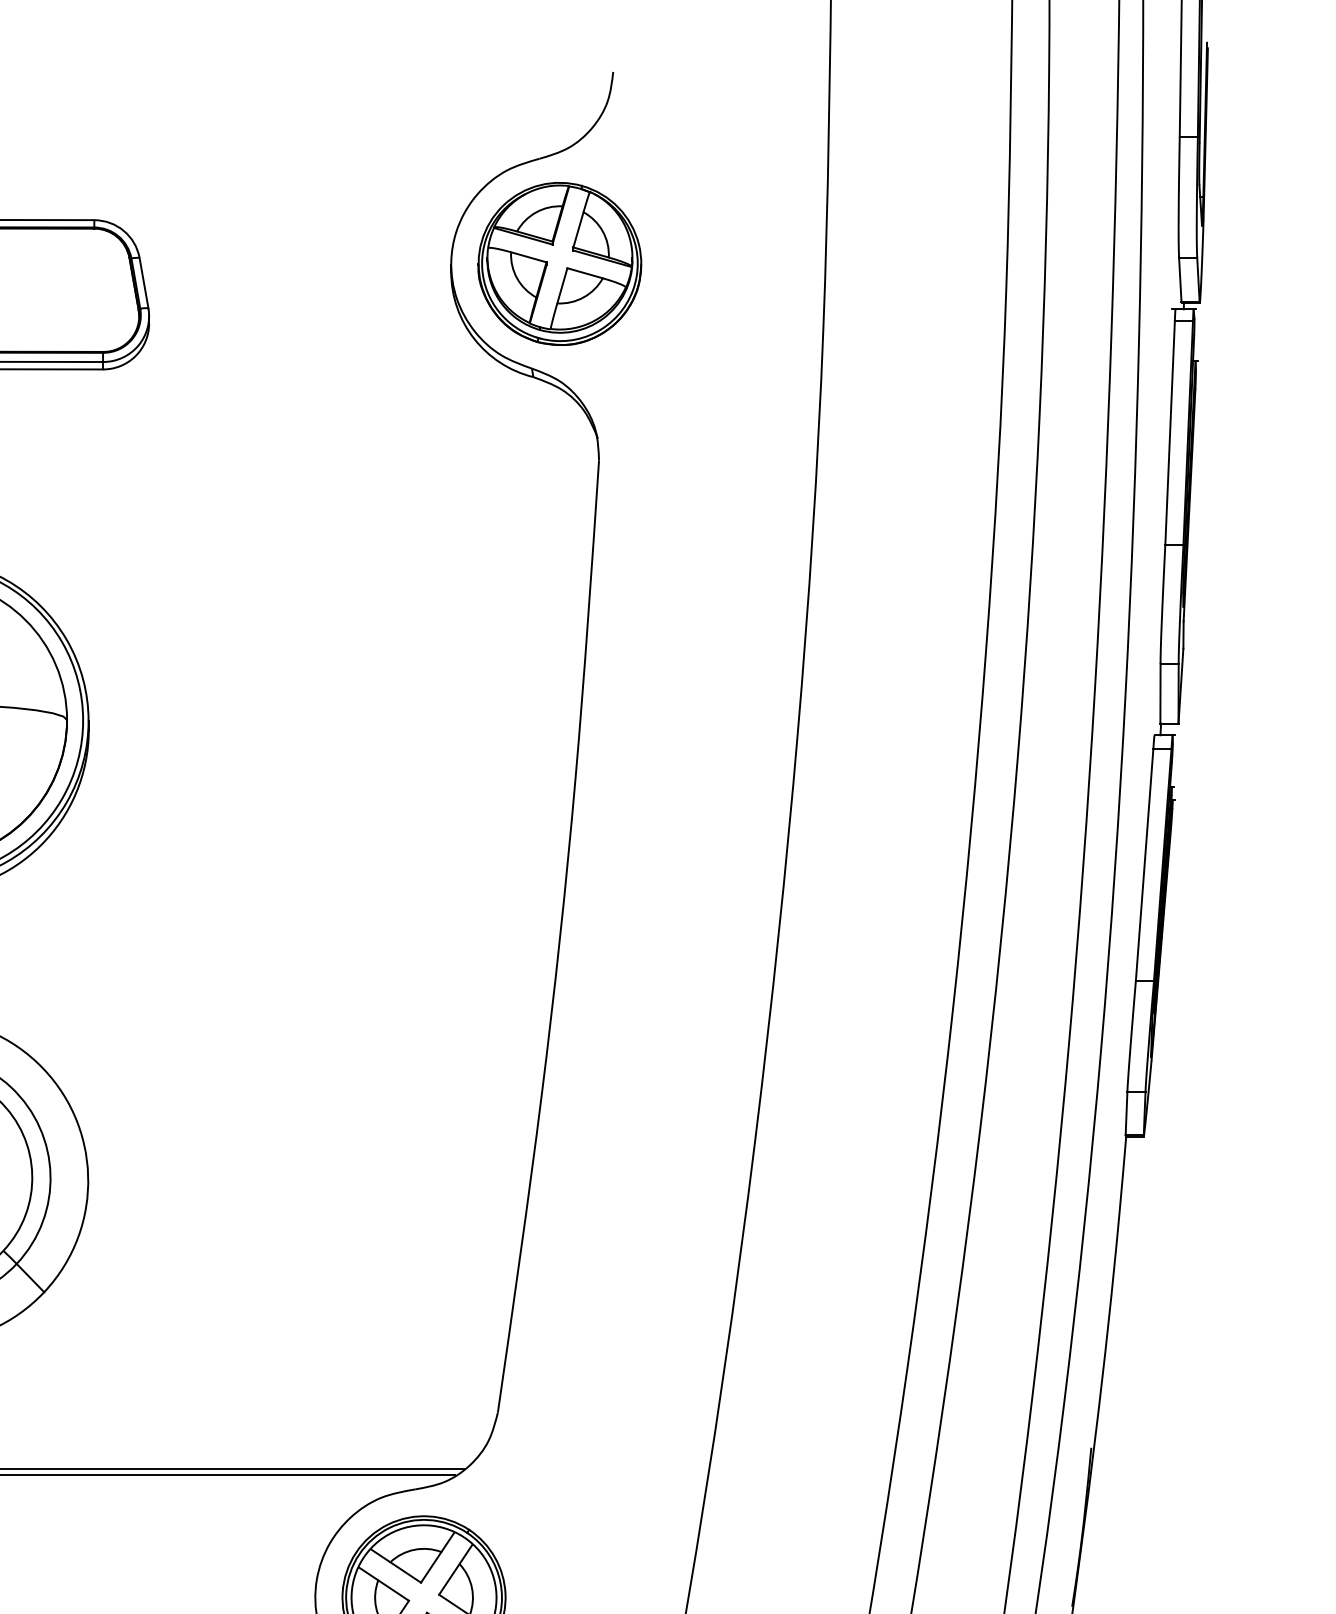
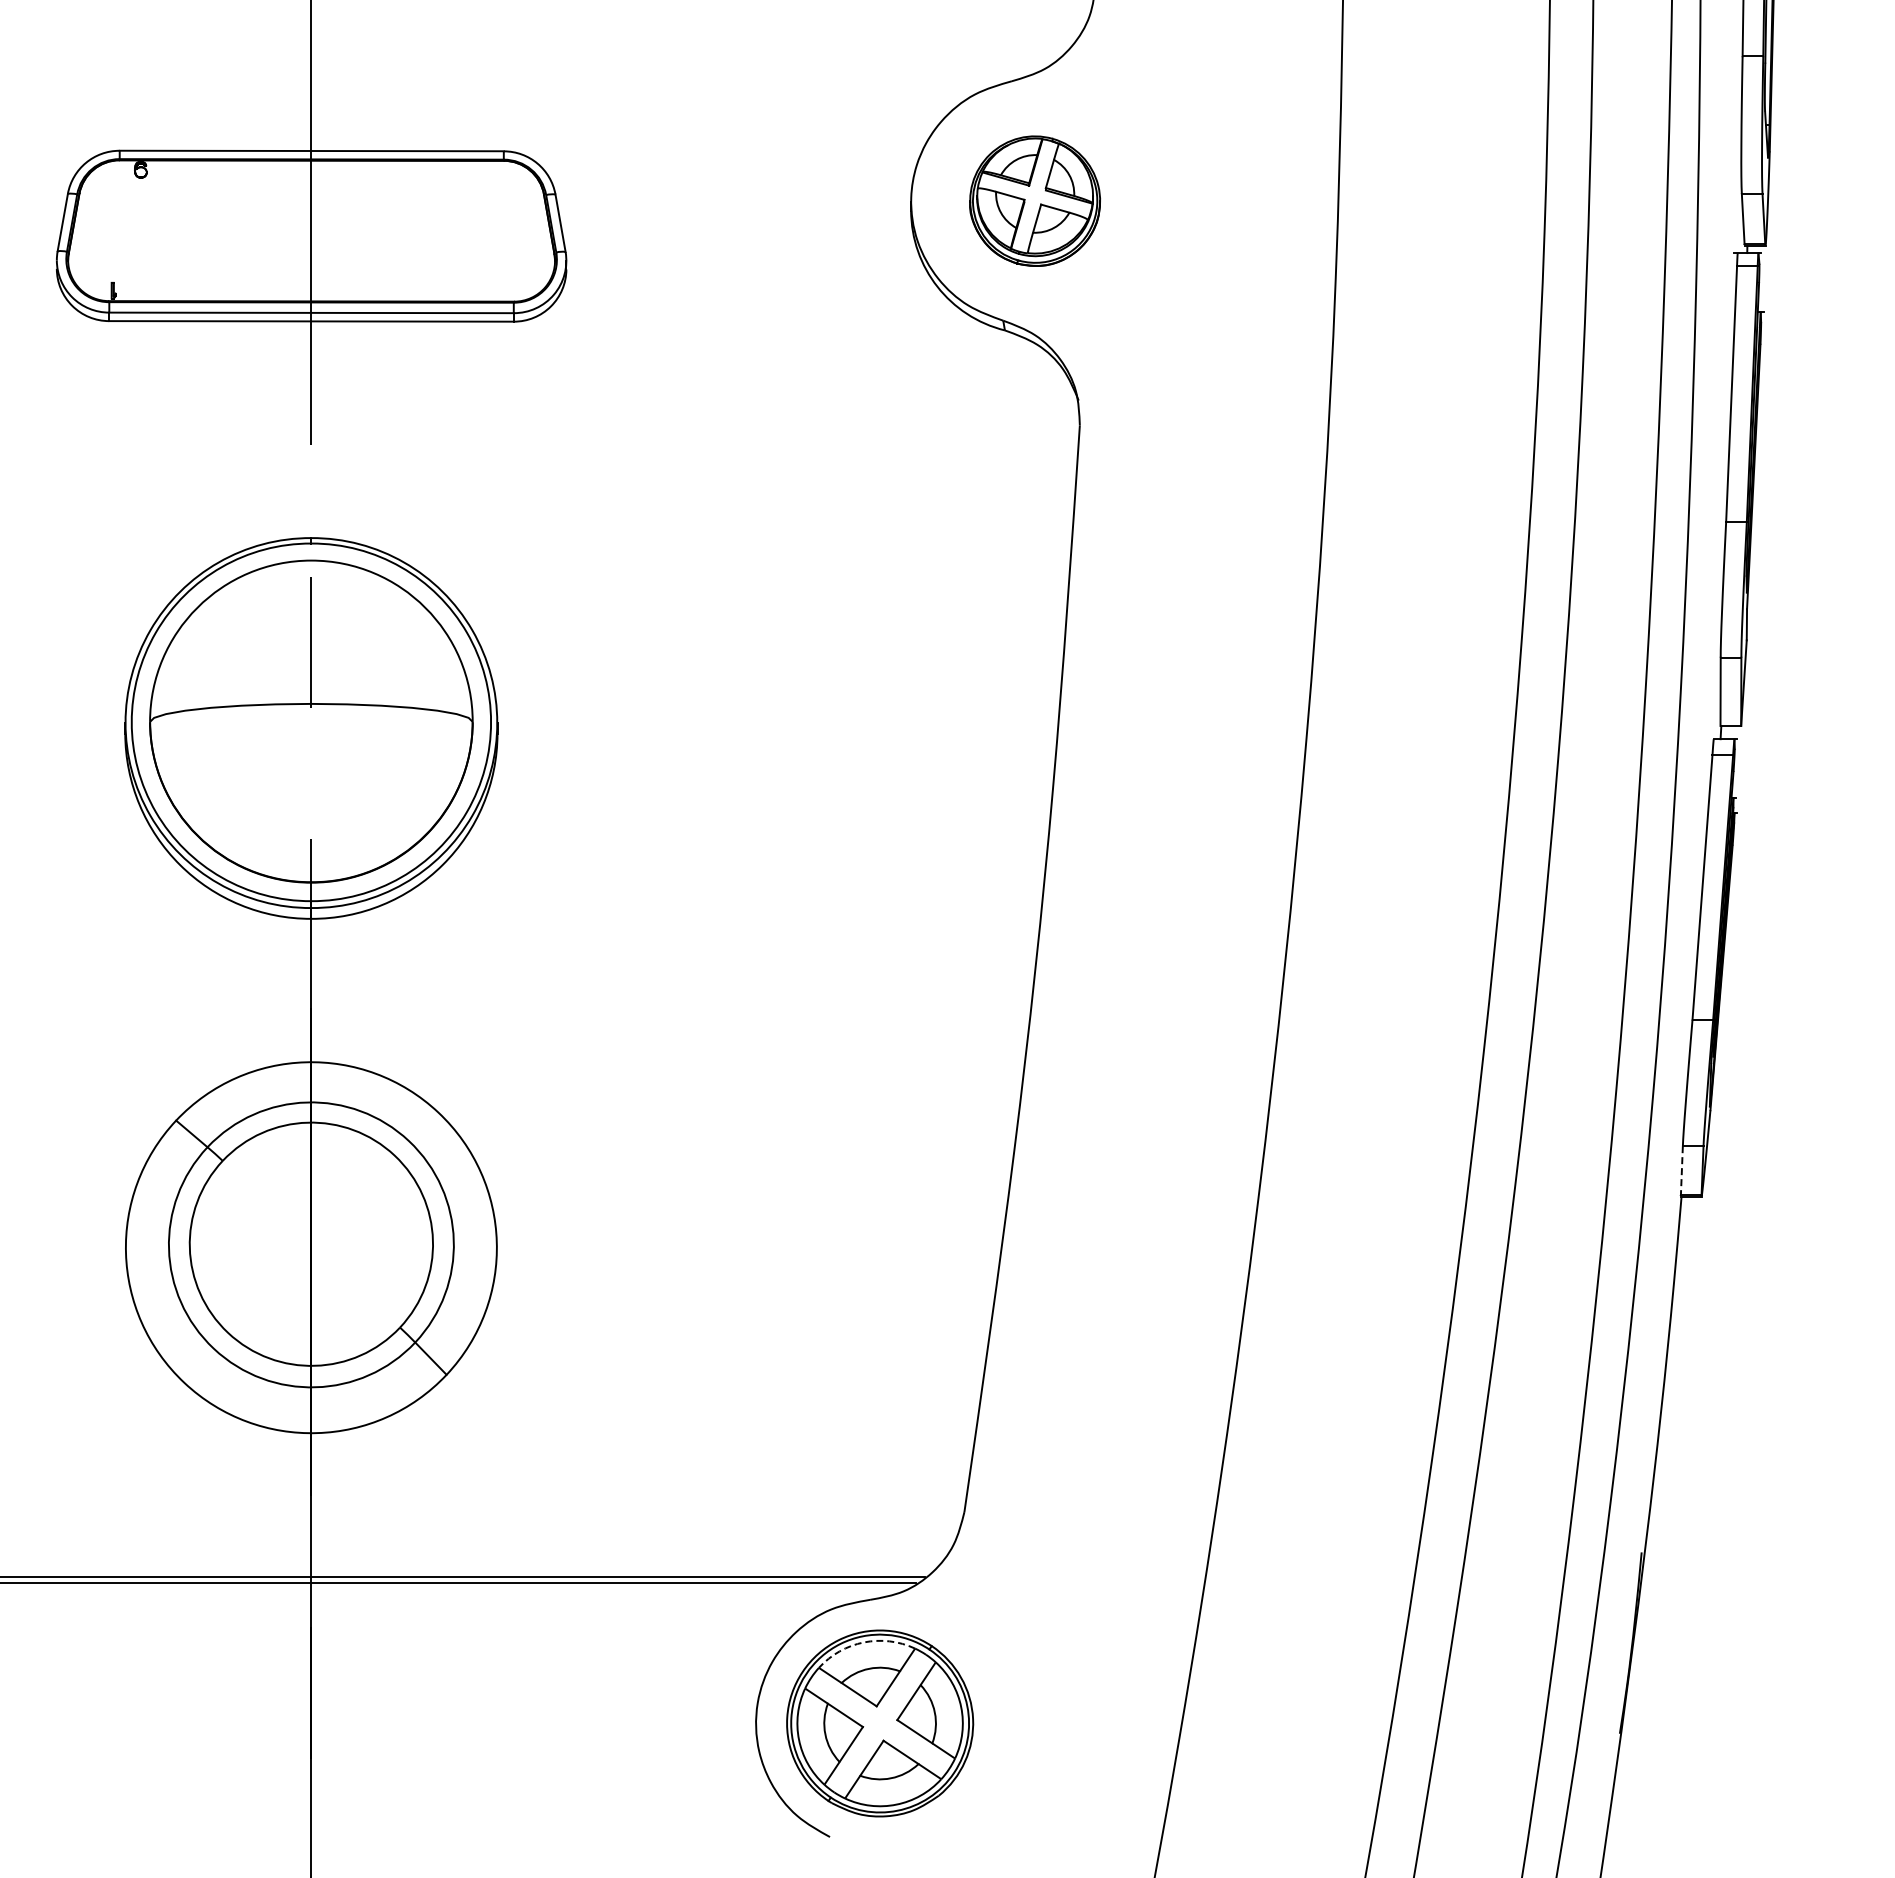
part: (559, 263) -> (1034, 200), size x0.7
line: (1126, 1113) -> (1681, 1170), solid -> dashed
arc: (409, 1526) -> (863, 1642), solid -> dashed

